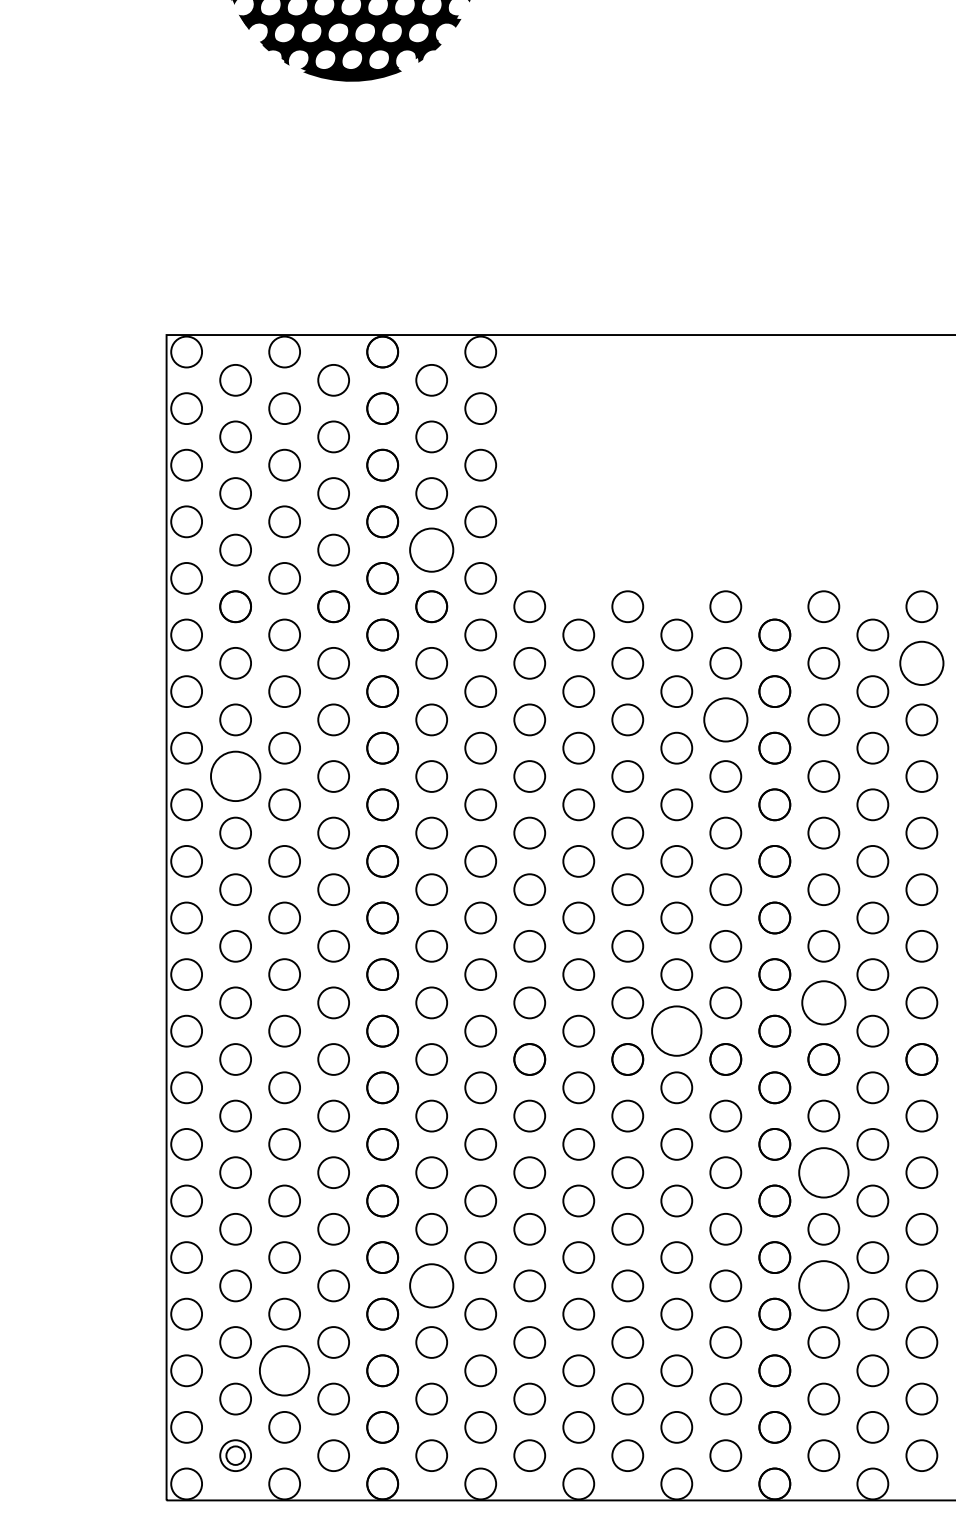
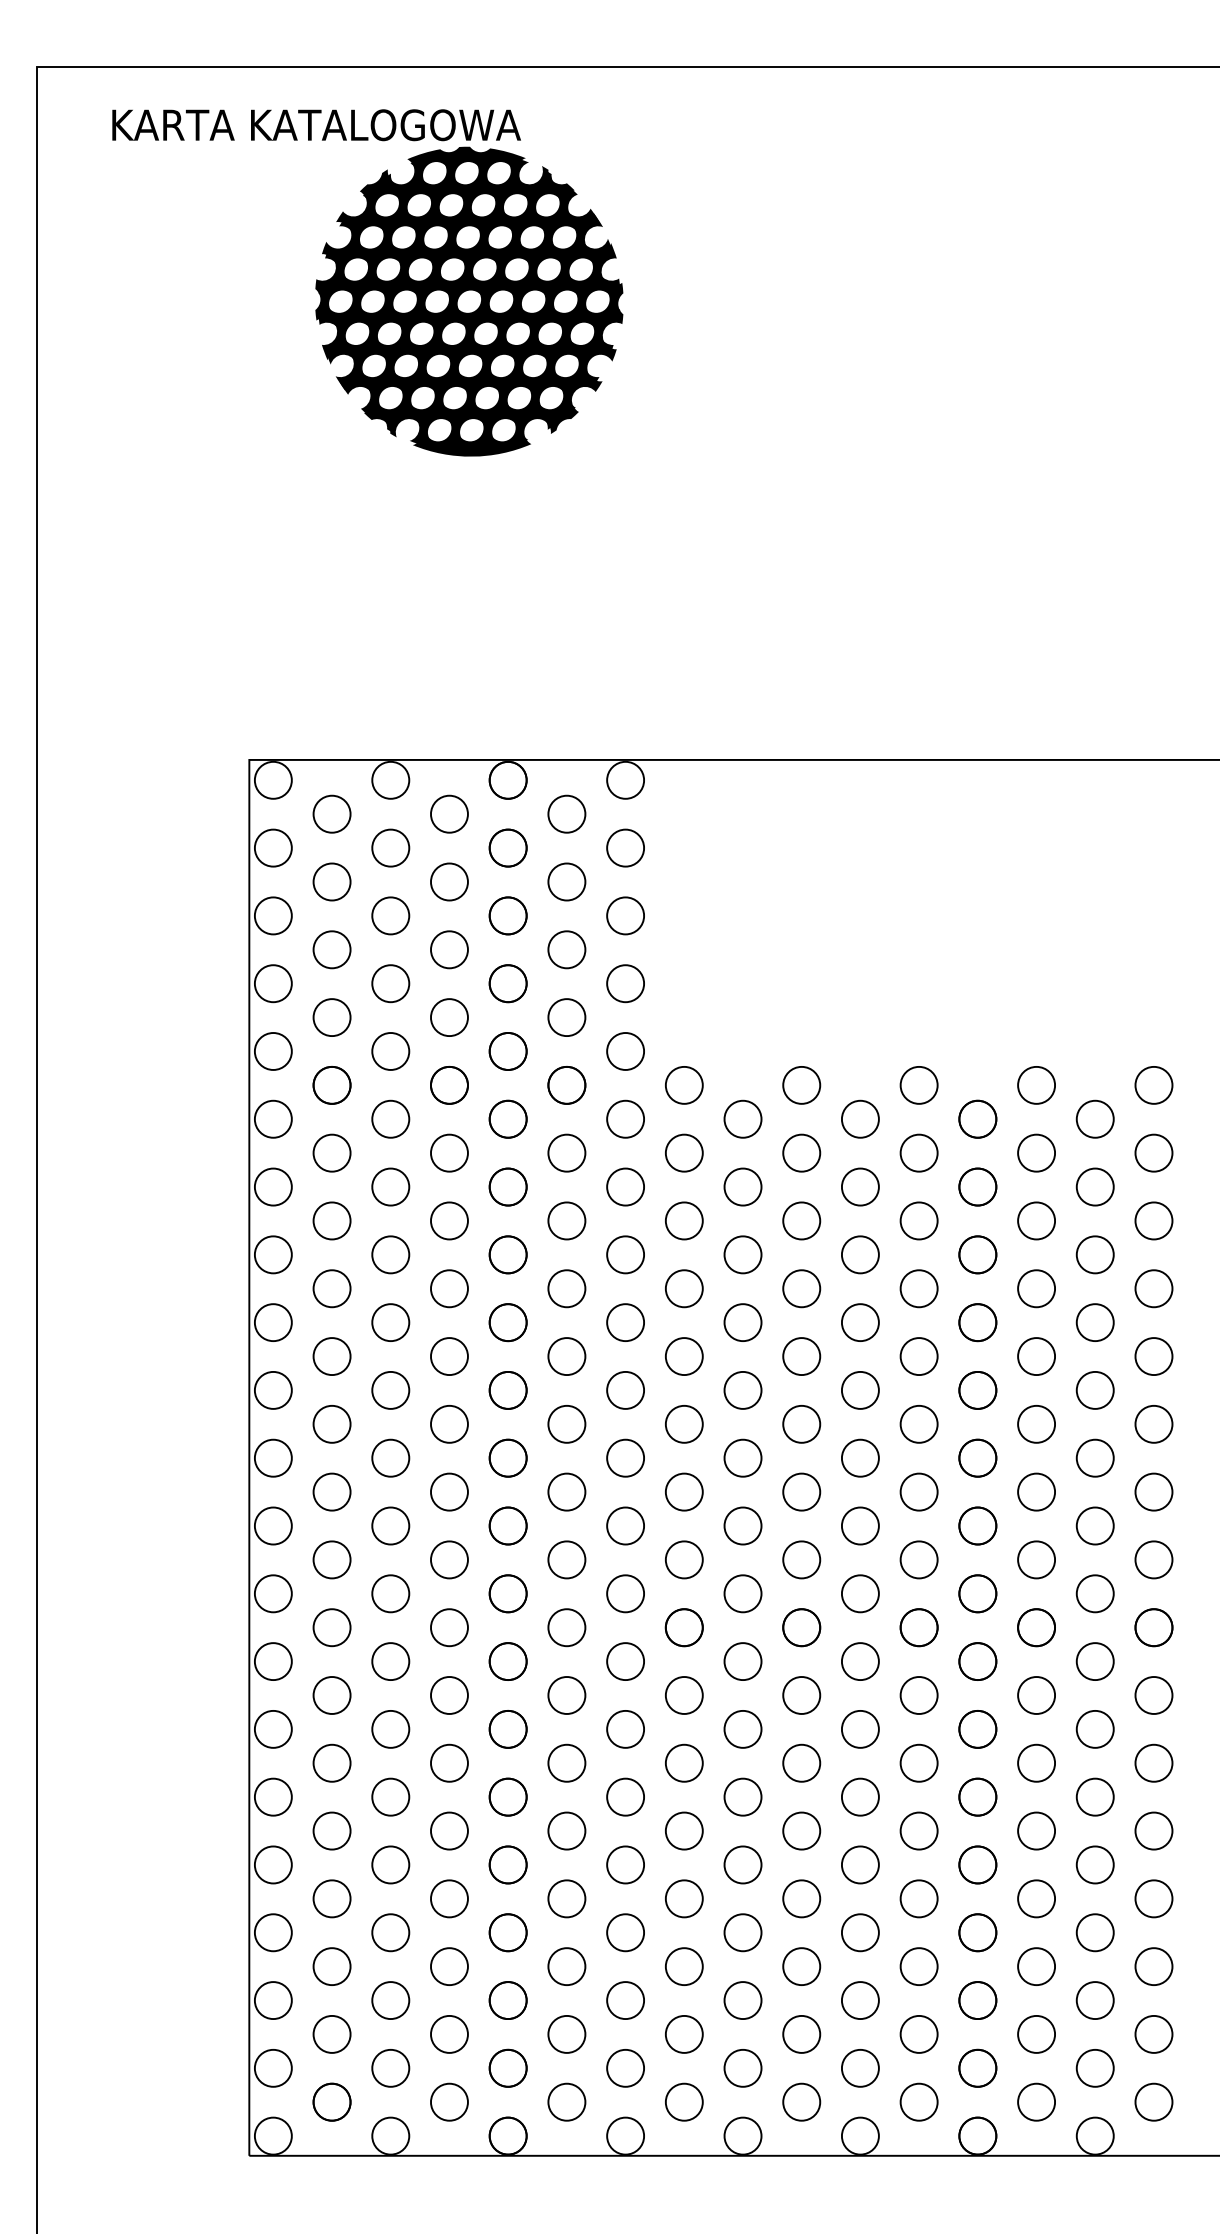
part: (431, 550) -> (566, 1017), size x0.71
part: (921, 662) -> (1153, 1152), size x0.71
part: (725, 719) -> (918, 1220), size x0.71
part: (235, 776) -> (331, 1288), size x0.62
part: (823, 1002) -> (1036, 1559), size x0.71
part: (676, 1030) -> (860, 1593), size x0.62
part: (823, 1172) -> (1036, 1762), size x0.62
part: (431, 1285) -> (566, 1898), size x0.71
part: (823, 1285) -> (1036, 1898), size x0.62
part: (284, 1370) -> (390, 2000), size x0.62
circle: (235, 1455) -> (331, 2101), size x1.67

